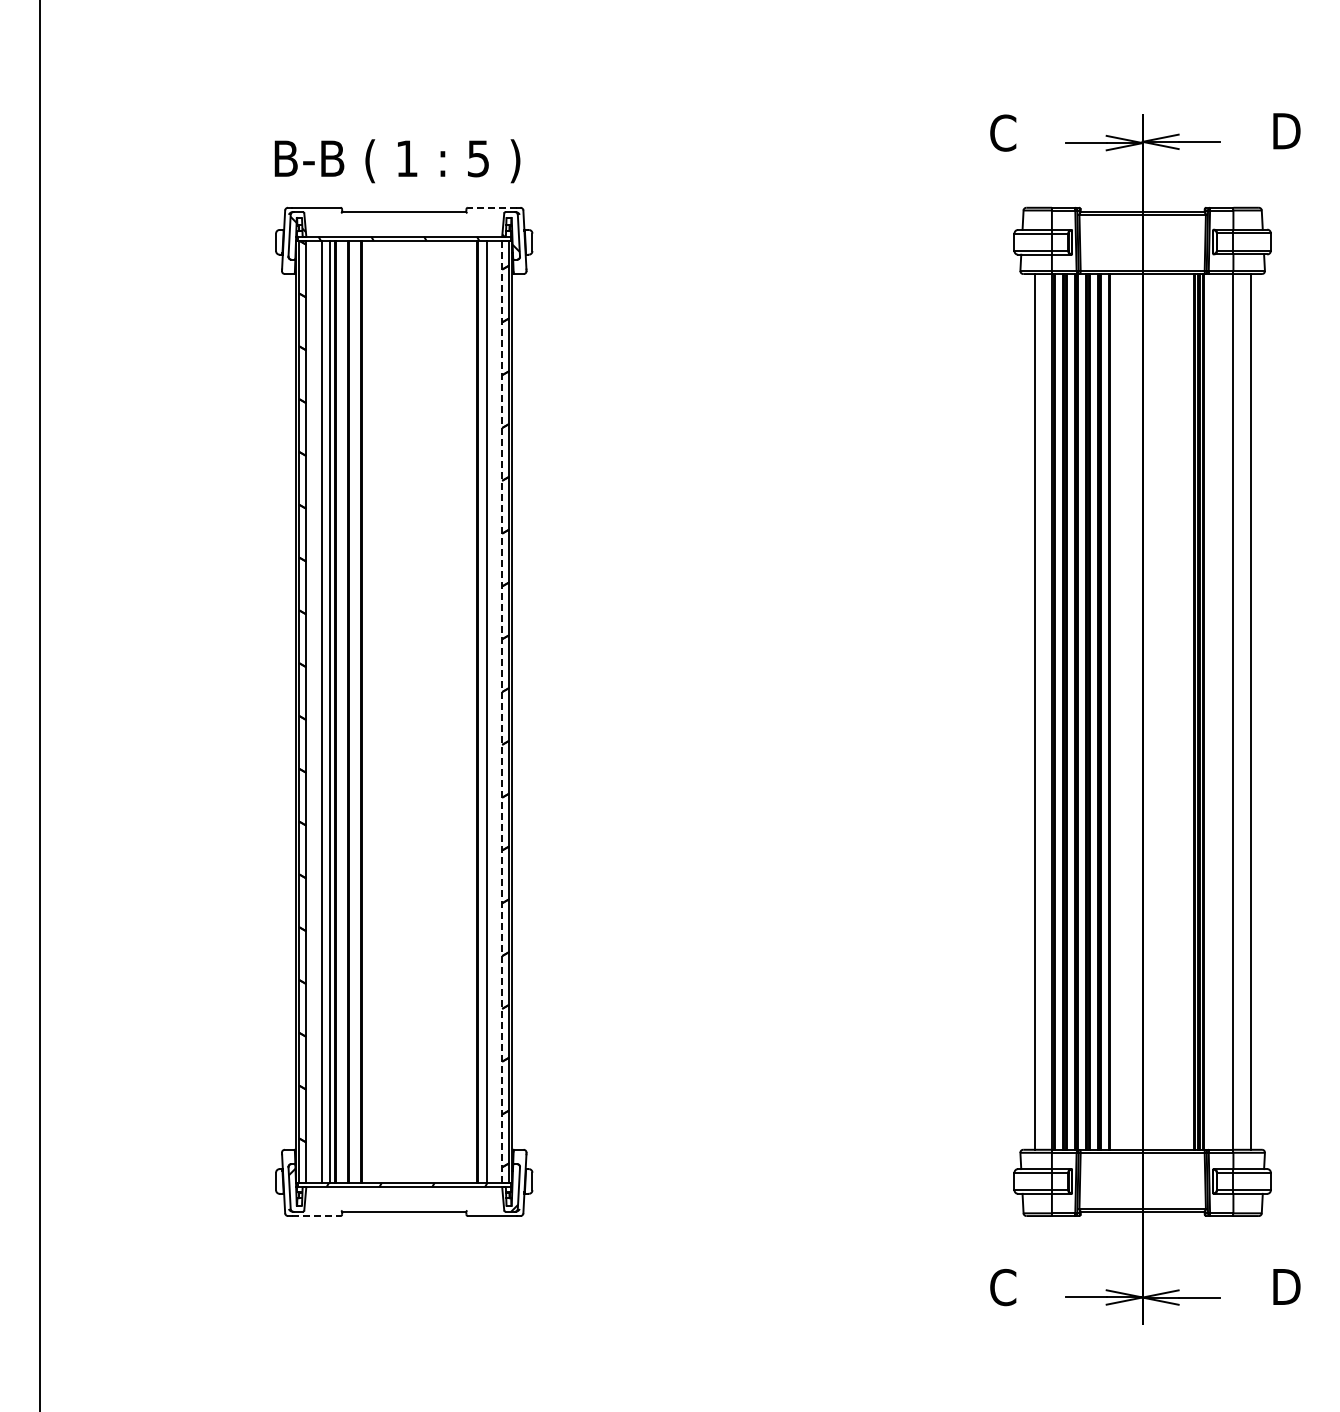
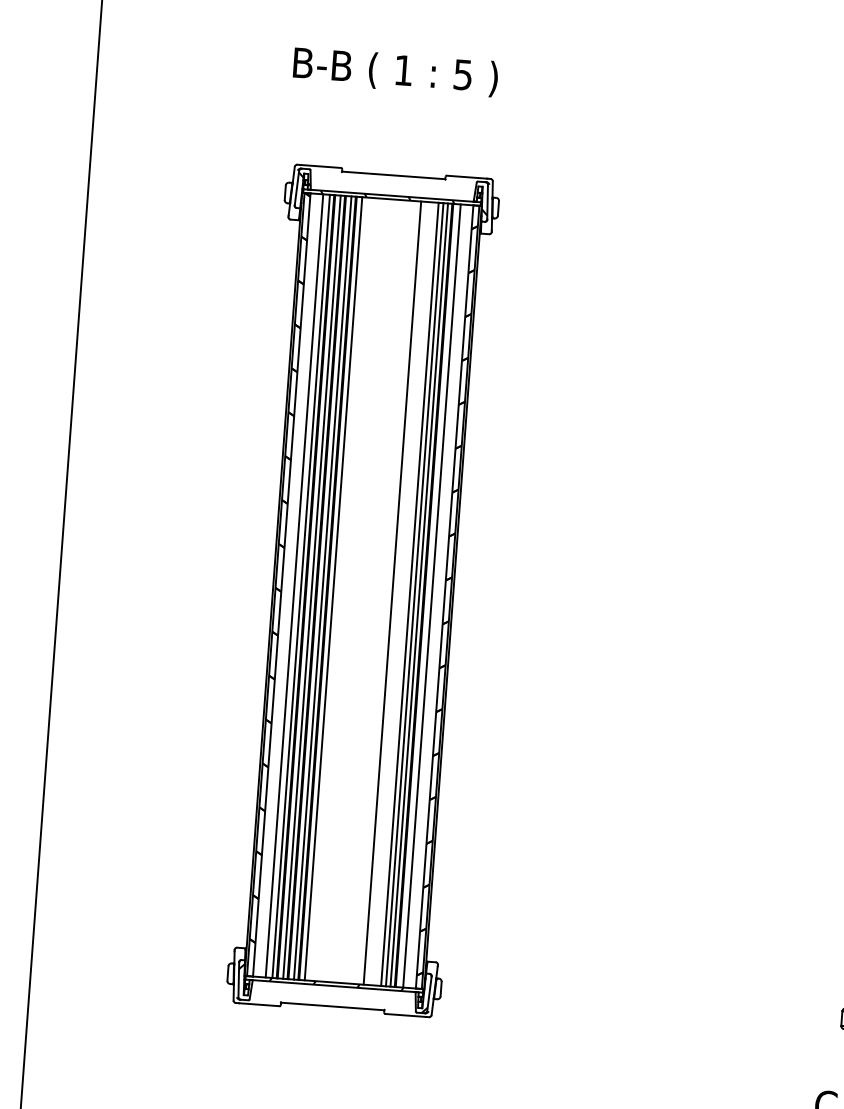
text: (397, 161) -> (395, 72), moved
line: (491, 207) -> (466, 176), dashed -> solid
line: (342, 711) -> (311, 586), added
line: (355, 711) -> (322, 587), added
line: (368, 711) -> (333, 588), added
line: (439, 711) -> (392, 592), added
line: (460, 711) -> (409, 594), added
line: (466, 711) -> (414, 594), added
line: (471, 711) -> (419, 594), added
line: (502, 712) -> (444, 597), dashed -> solid
line: (316, 1216) -> (259, 1005), dashed -> solid

